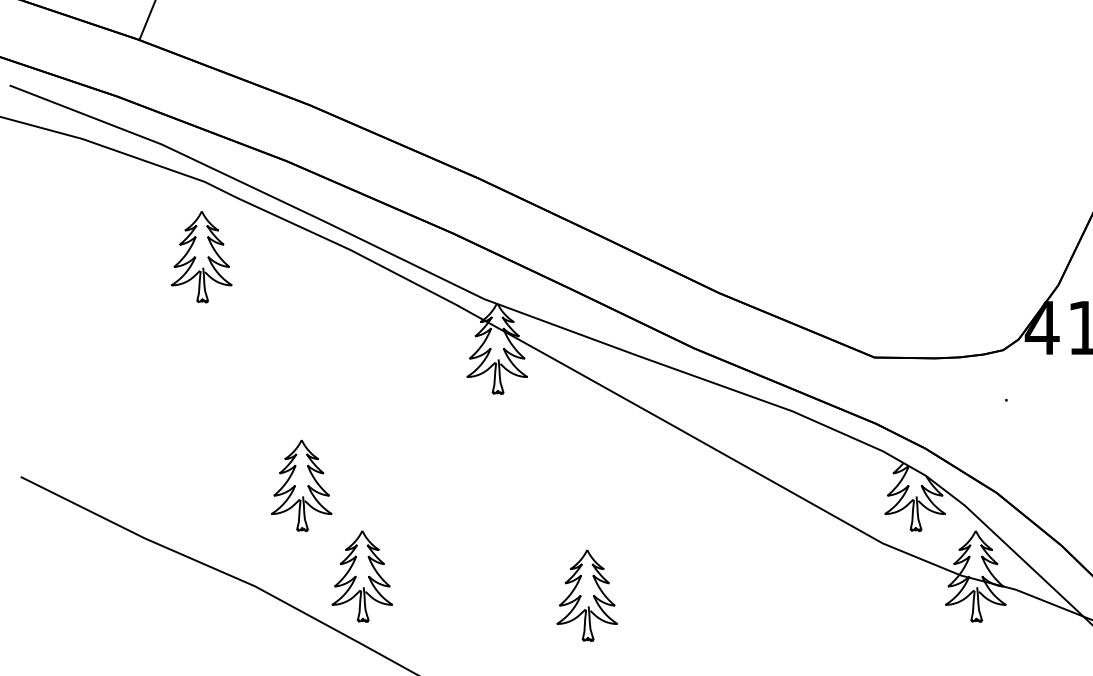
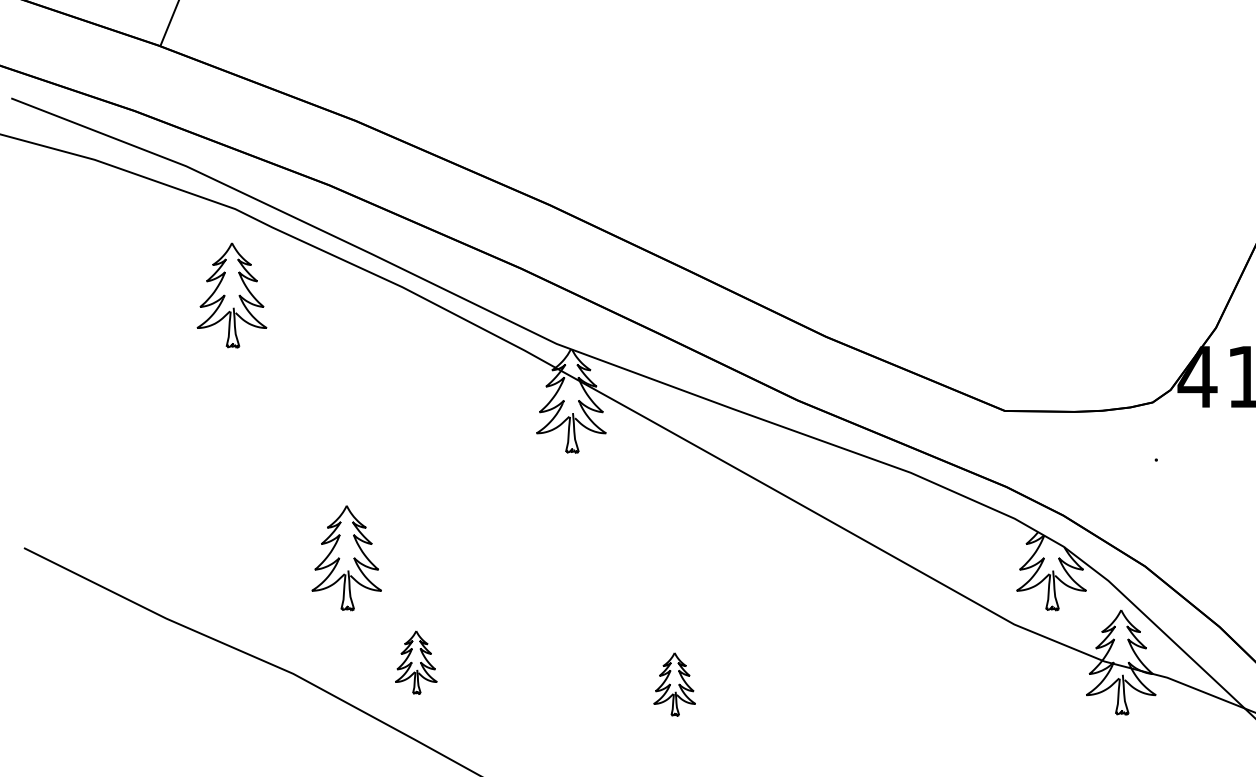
part: (361, 576) -> (415, 662), size x0.6
part: (586, 595) -> (673, 684), size x0.6

